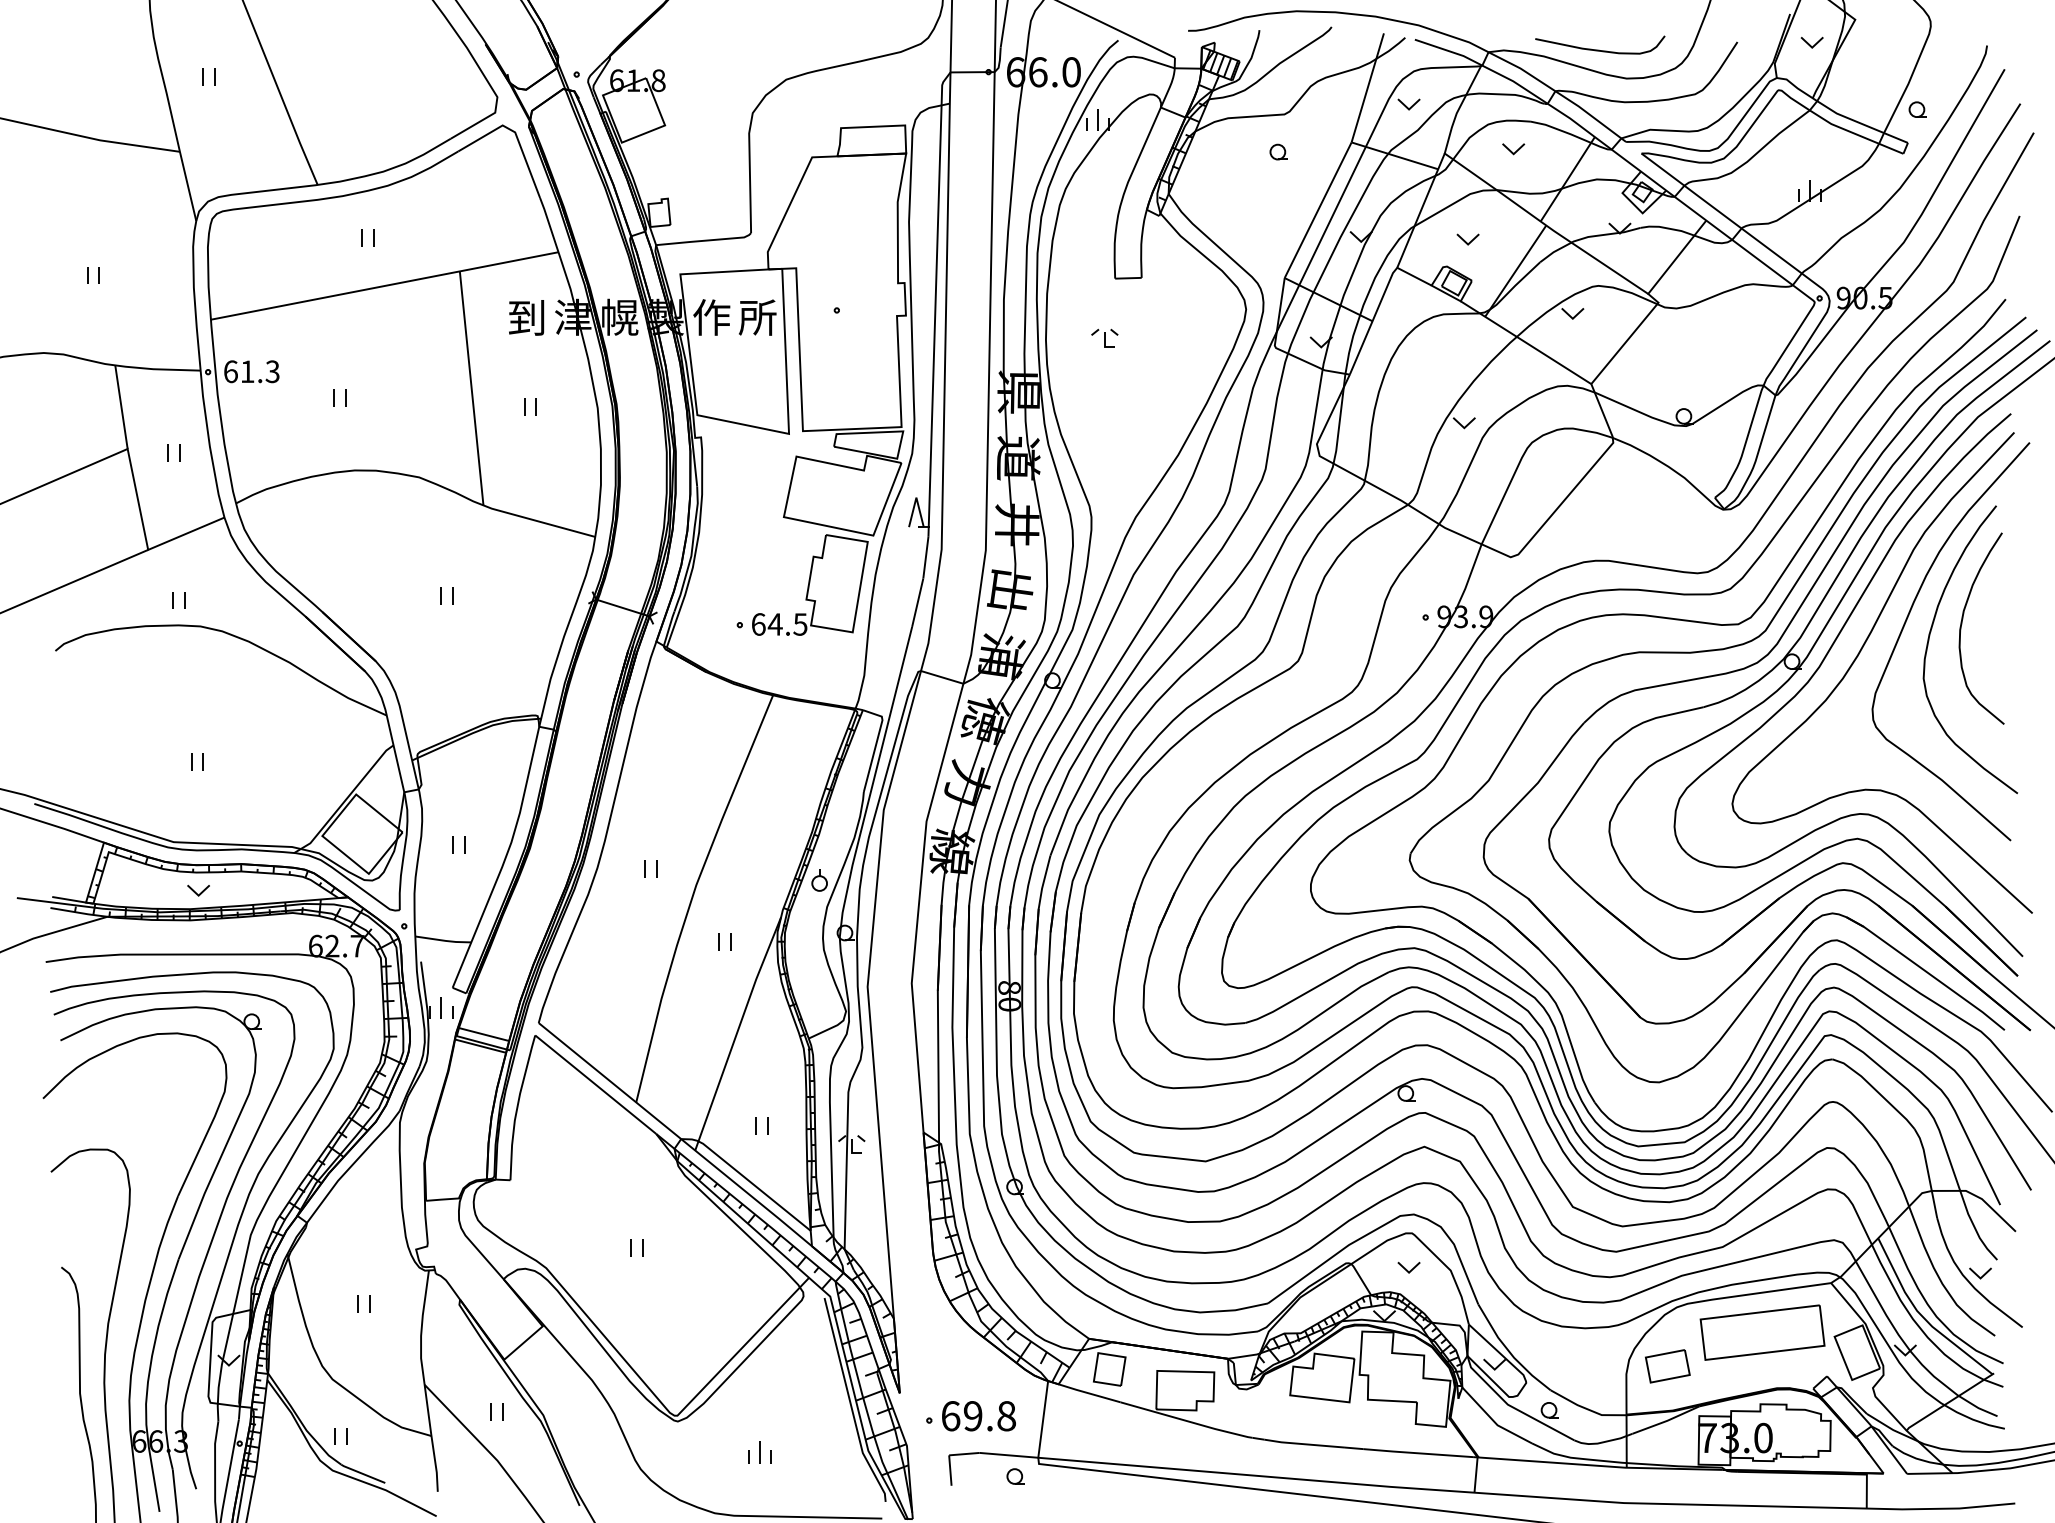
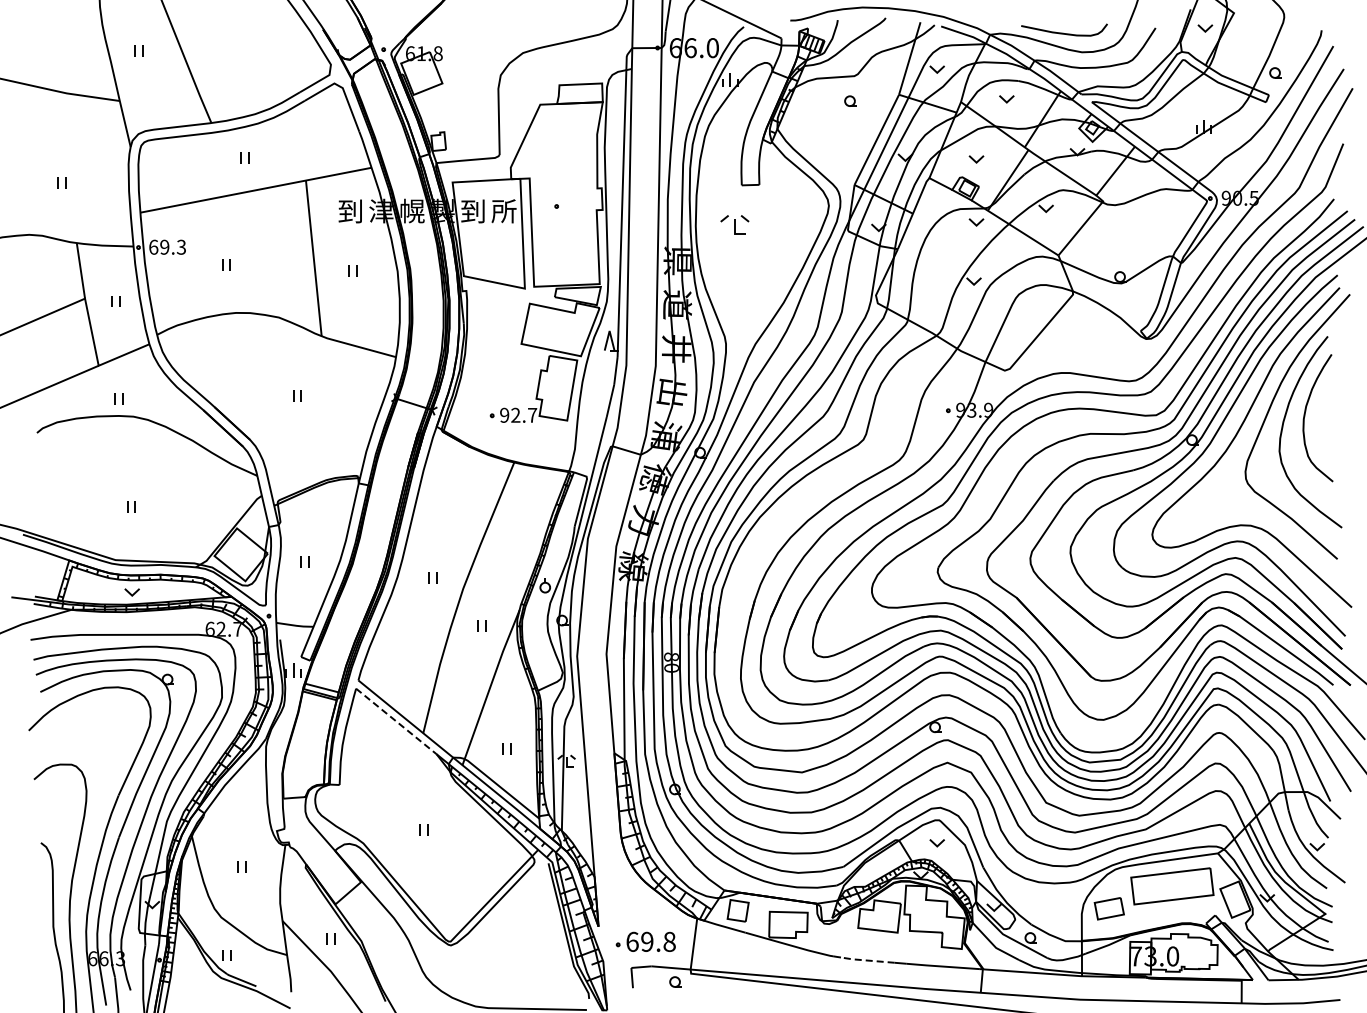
text: (711, 317) -> (473, 211), 作 -> 到
part: (1468, 334) -> (976, 222), added
part: (1104, 337) -> (734, 224), size x1.6
text: (247, 370) -> (164, 246), 61.3 -> 69.3
text: (779, 623) -> (518, 414), 64.5 -> 92.7
line: (595, 1084) -> (396, 721), solid -> dashed
line: (1304, 1444) -> (867, 960), solid -> dashed
part: (759, 1451) -> (505, 965), removed

